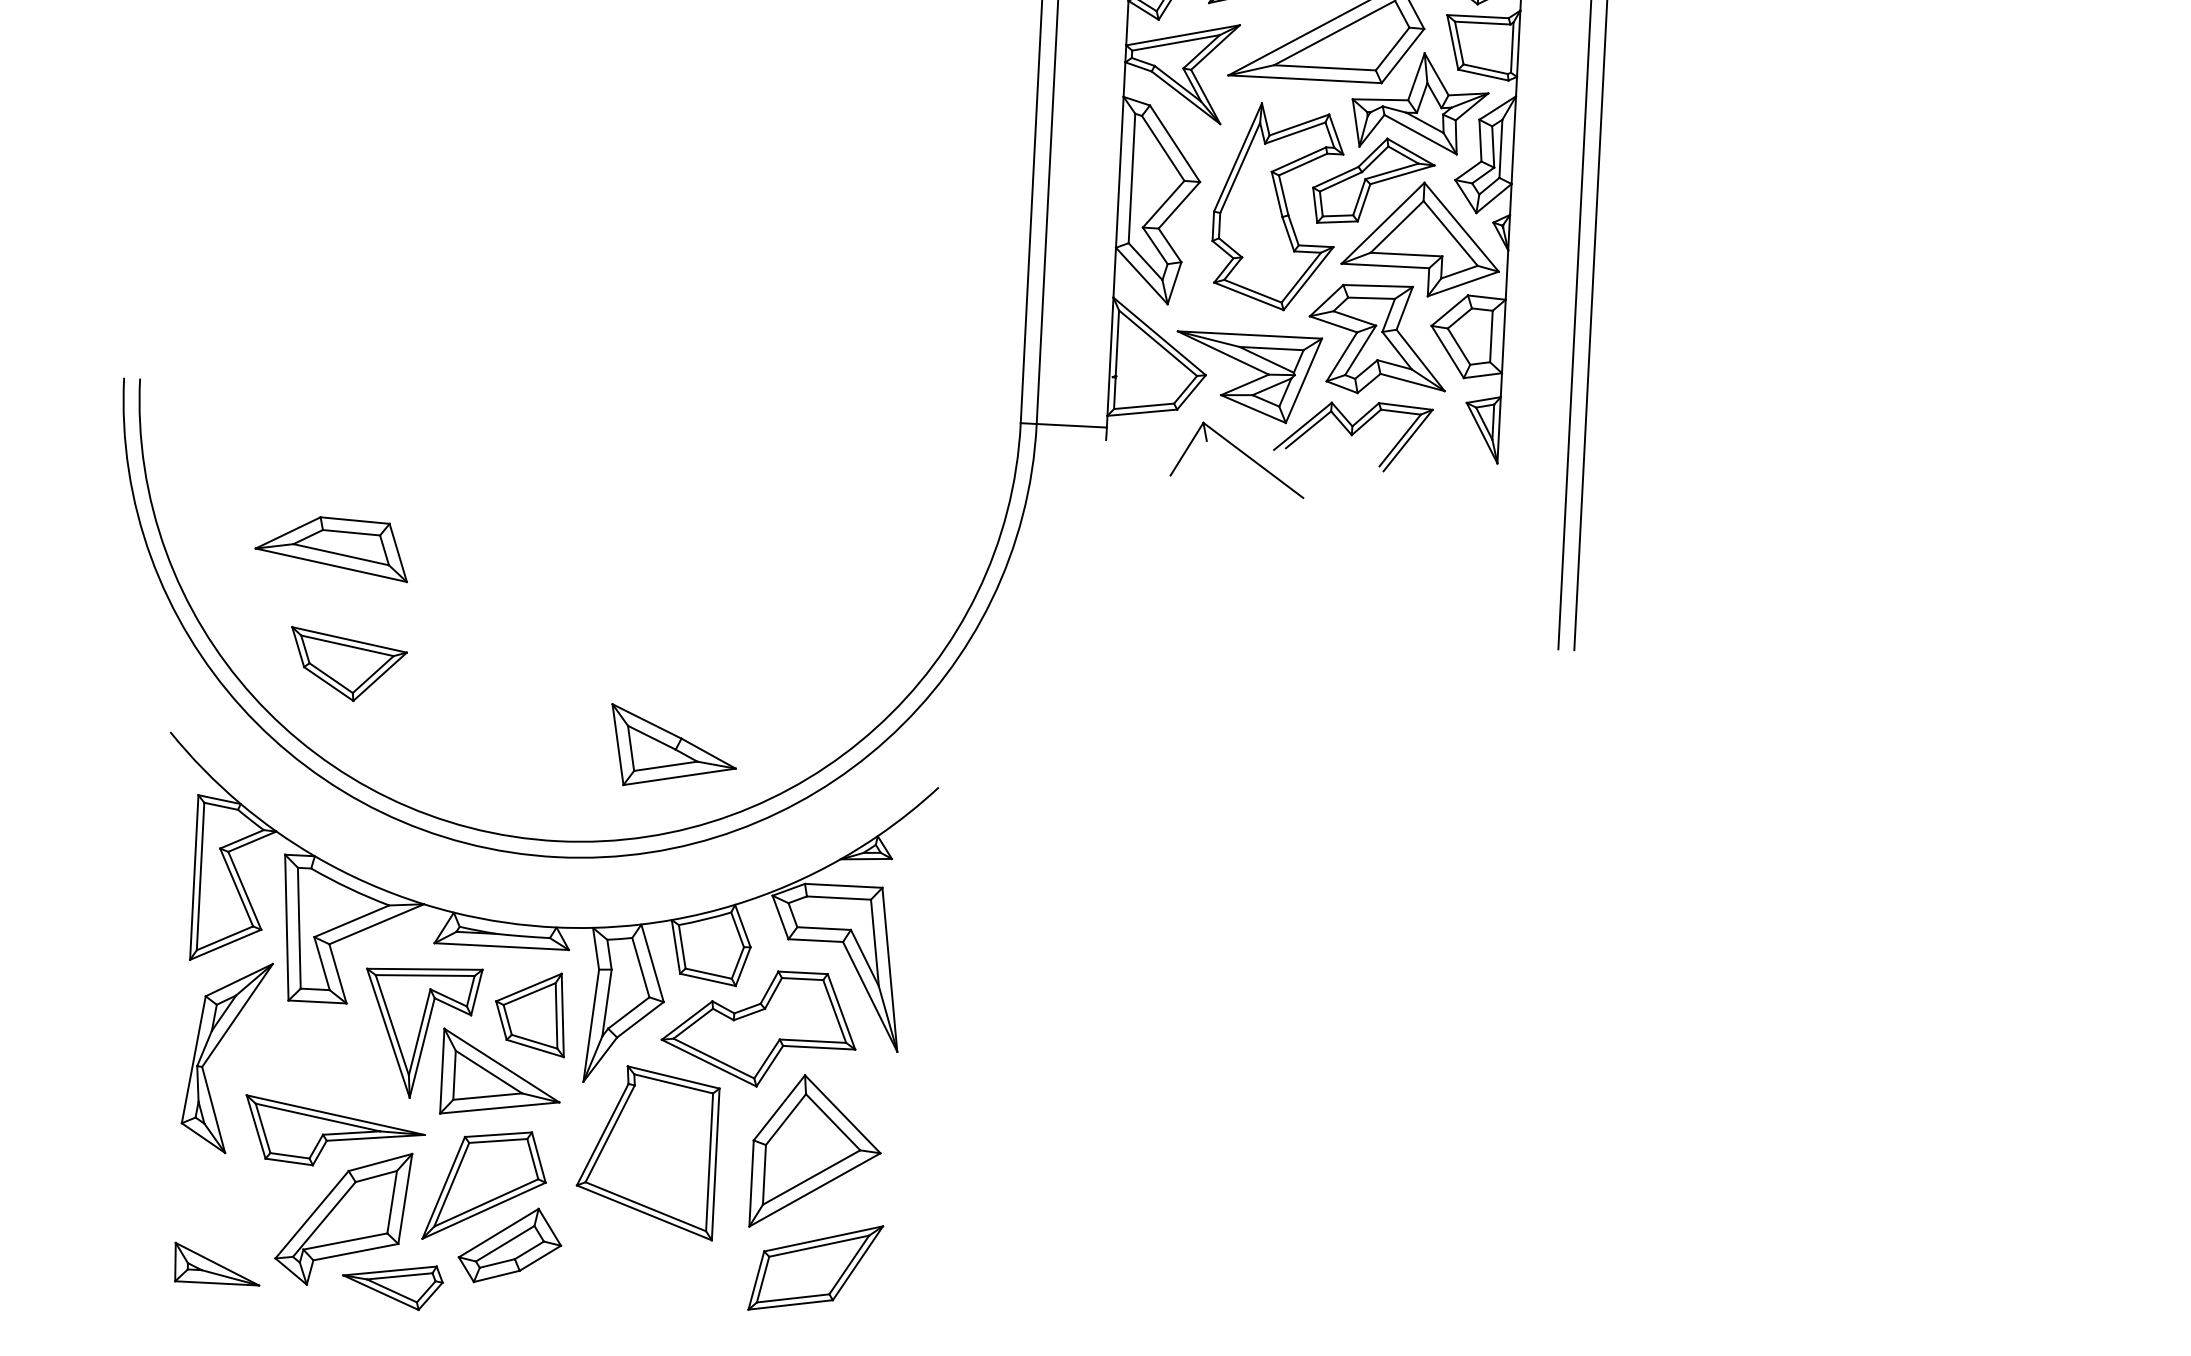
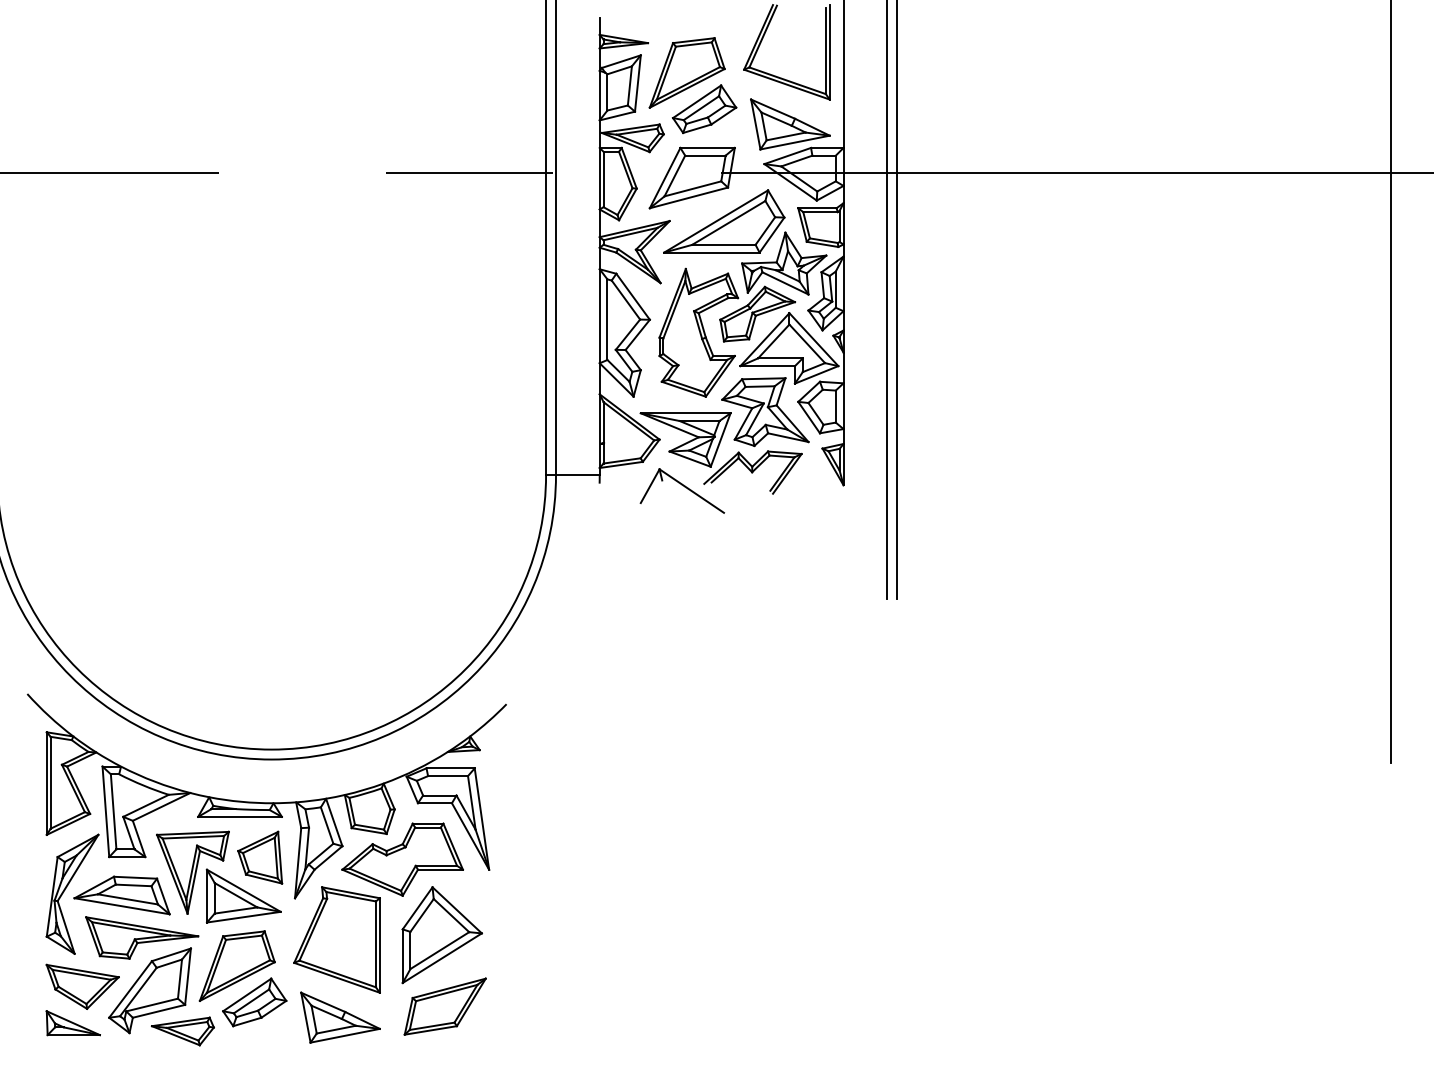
part: (331, 547) -> (121, 895), moved
part: (347, 664) -> (82, 986), moved
part: (673, 747) -> (340, 1017), moved

